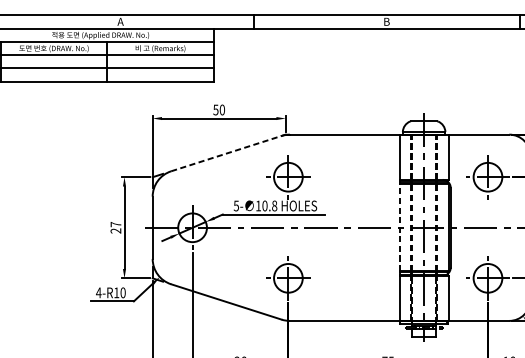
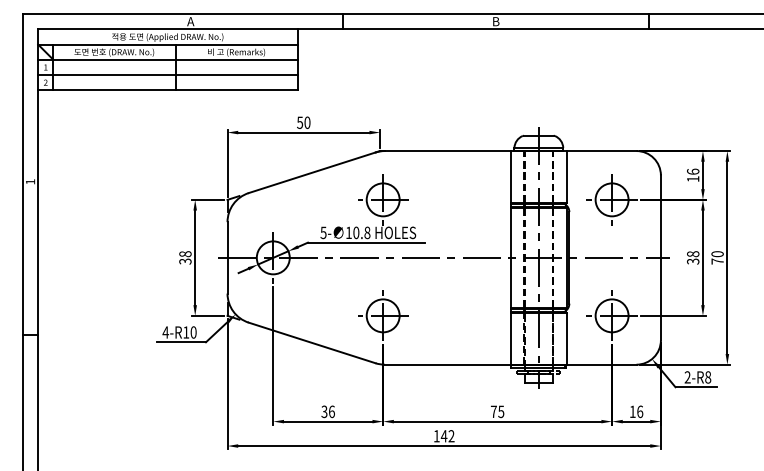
line: (226, 153) -> (312, 172), dashed -> solid
text: (116, 227) -> (185, 257), 27 -> 38
line: (399, 227) -> (510, 257), dashed -> solid

